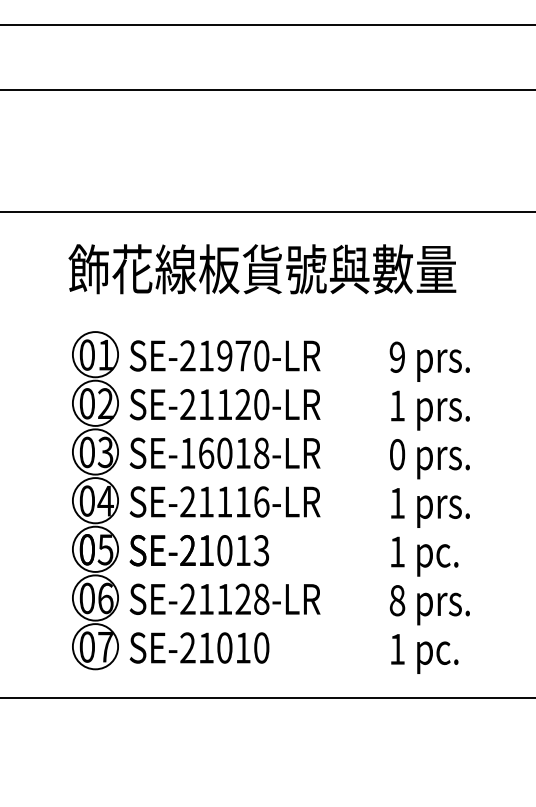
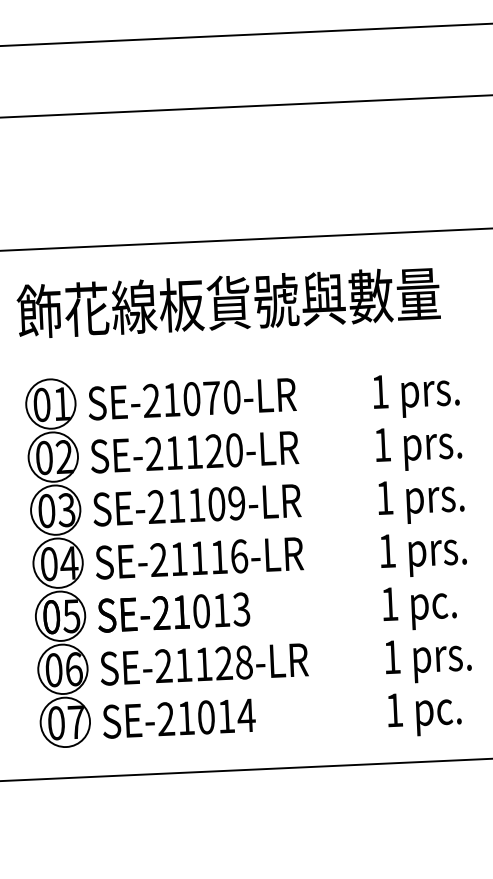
text: (224, 355) -> (191, 398), SE-21970-LR -> SE-21070-LR
text: (396, 356) -> (379, 391), 9 -> 1
text: (224, 452) -> (196, 504), SE-16018-LR -> SE-21109-LR
text: (397, 454) -> (385, 497), 0 -> 1
text: (397, 600) -> (392, 657), 8 -> 1
text: (261, 647) -> (246, 715), SE-21010 -> SE-21014

